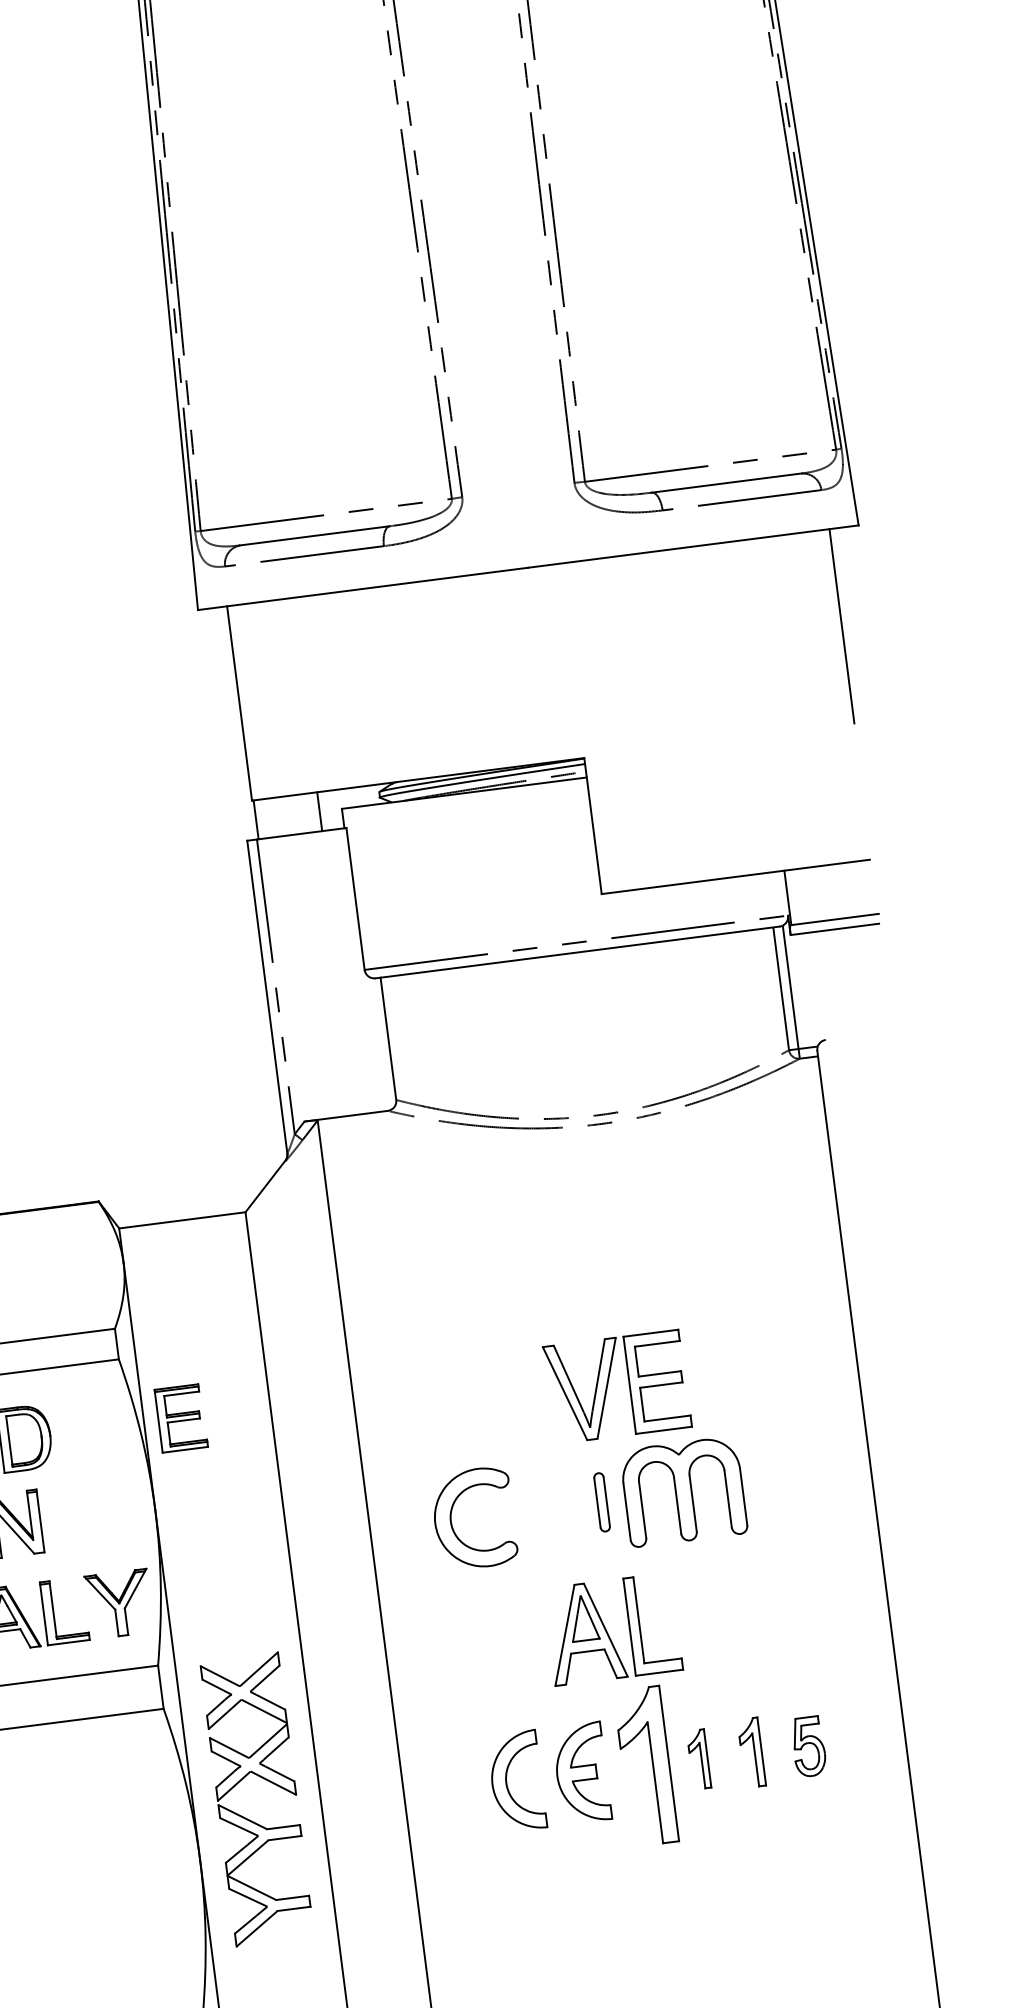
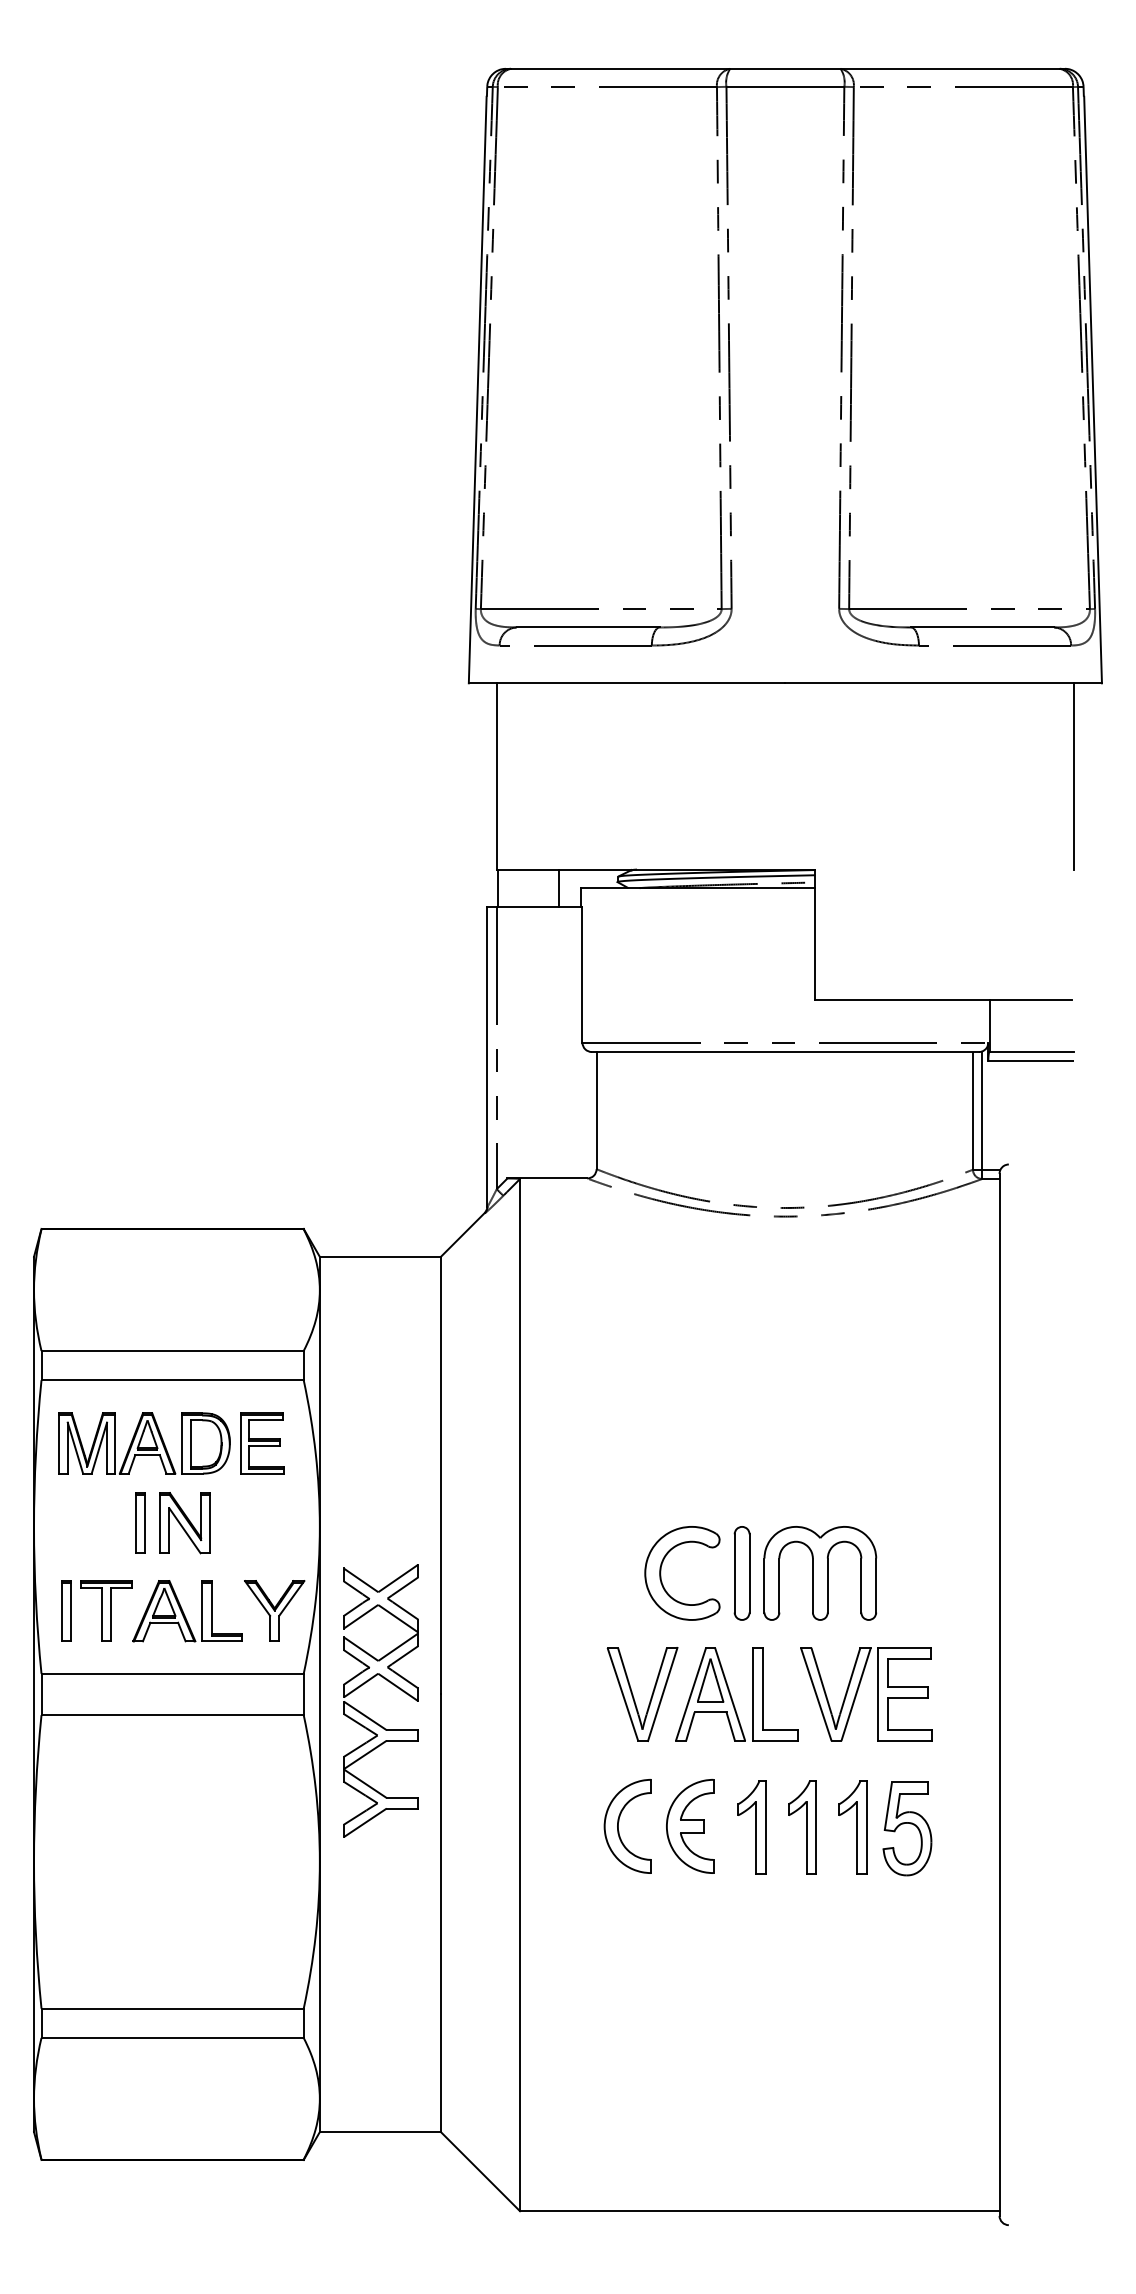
part: (608, 1383) -> (858, 1690), moved
part: (181, 1418) -> (262, 1443), moved
part: (601, 1502) -> (741, 1573), size x1.67
part: (452, 1521) -> (661, 1573), moved
part: (506, 1646) -> (634, 1697), added
part: (808, 1746) -> (907, 1828), size x1.67
part: (751, 1752) -> (852, 1827), size x1.43
part: (699, 1759) -> (802, 1827), size x1.67
part: (645, 1766) -> (751, 1827), size x0.62
part: (264, 1780) -> (390, 1683), moved

